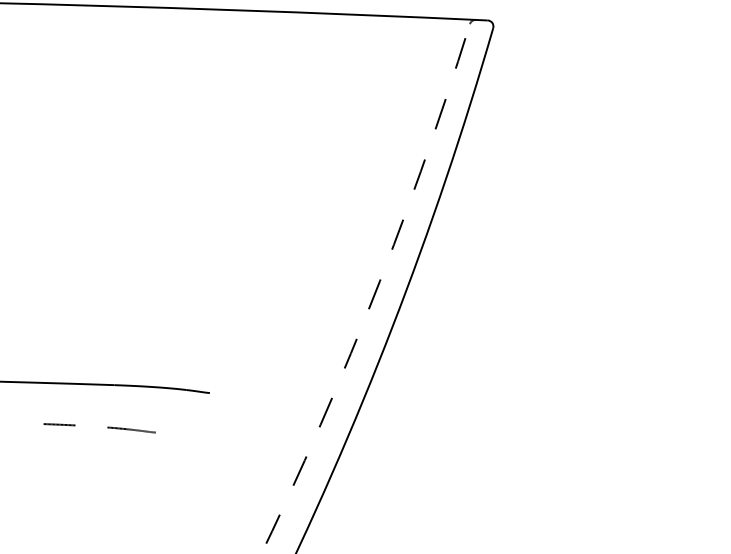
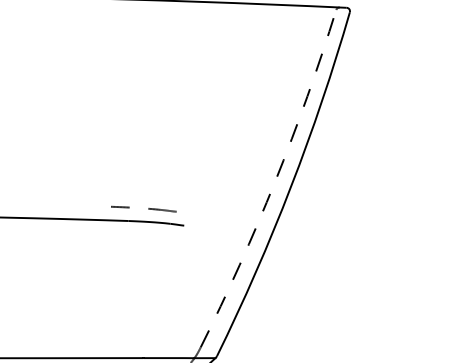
part: (99, 427) -> (143, 208), moved

